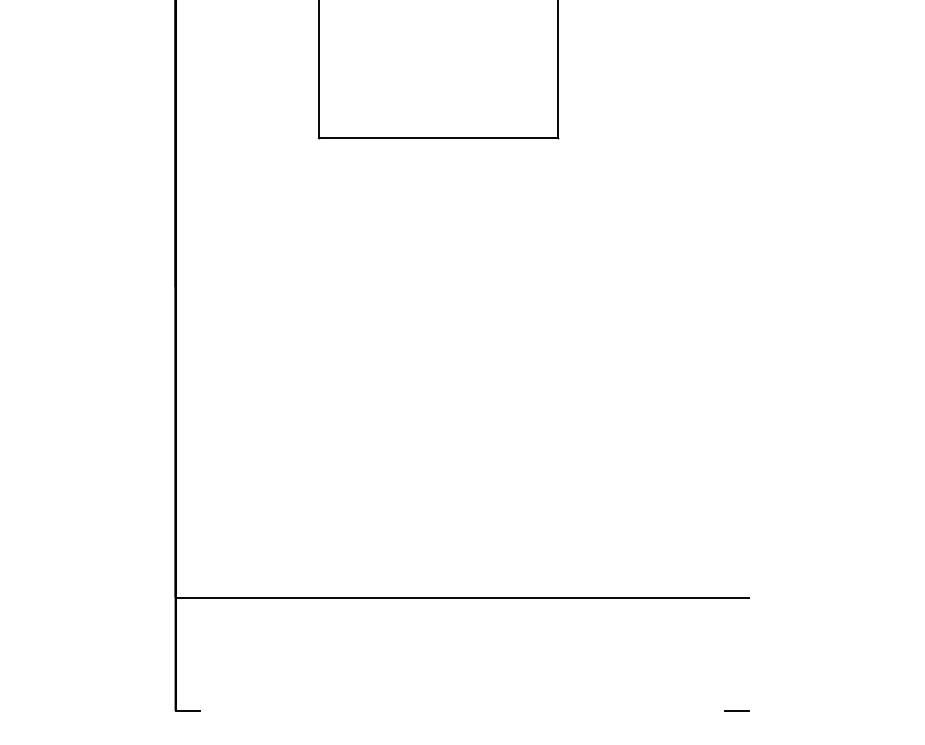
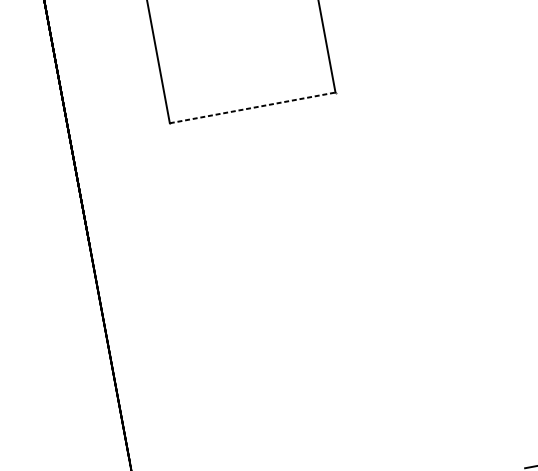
line: (439, 138) -> (253, 108), solid -> dashed
line: (462, 597) -> (328, 423), removed

